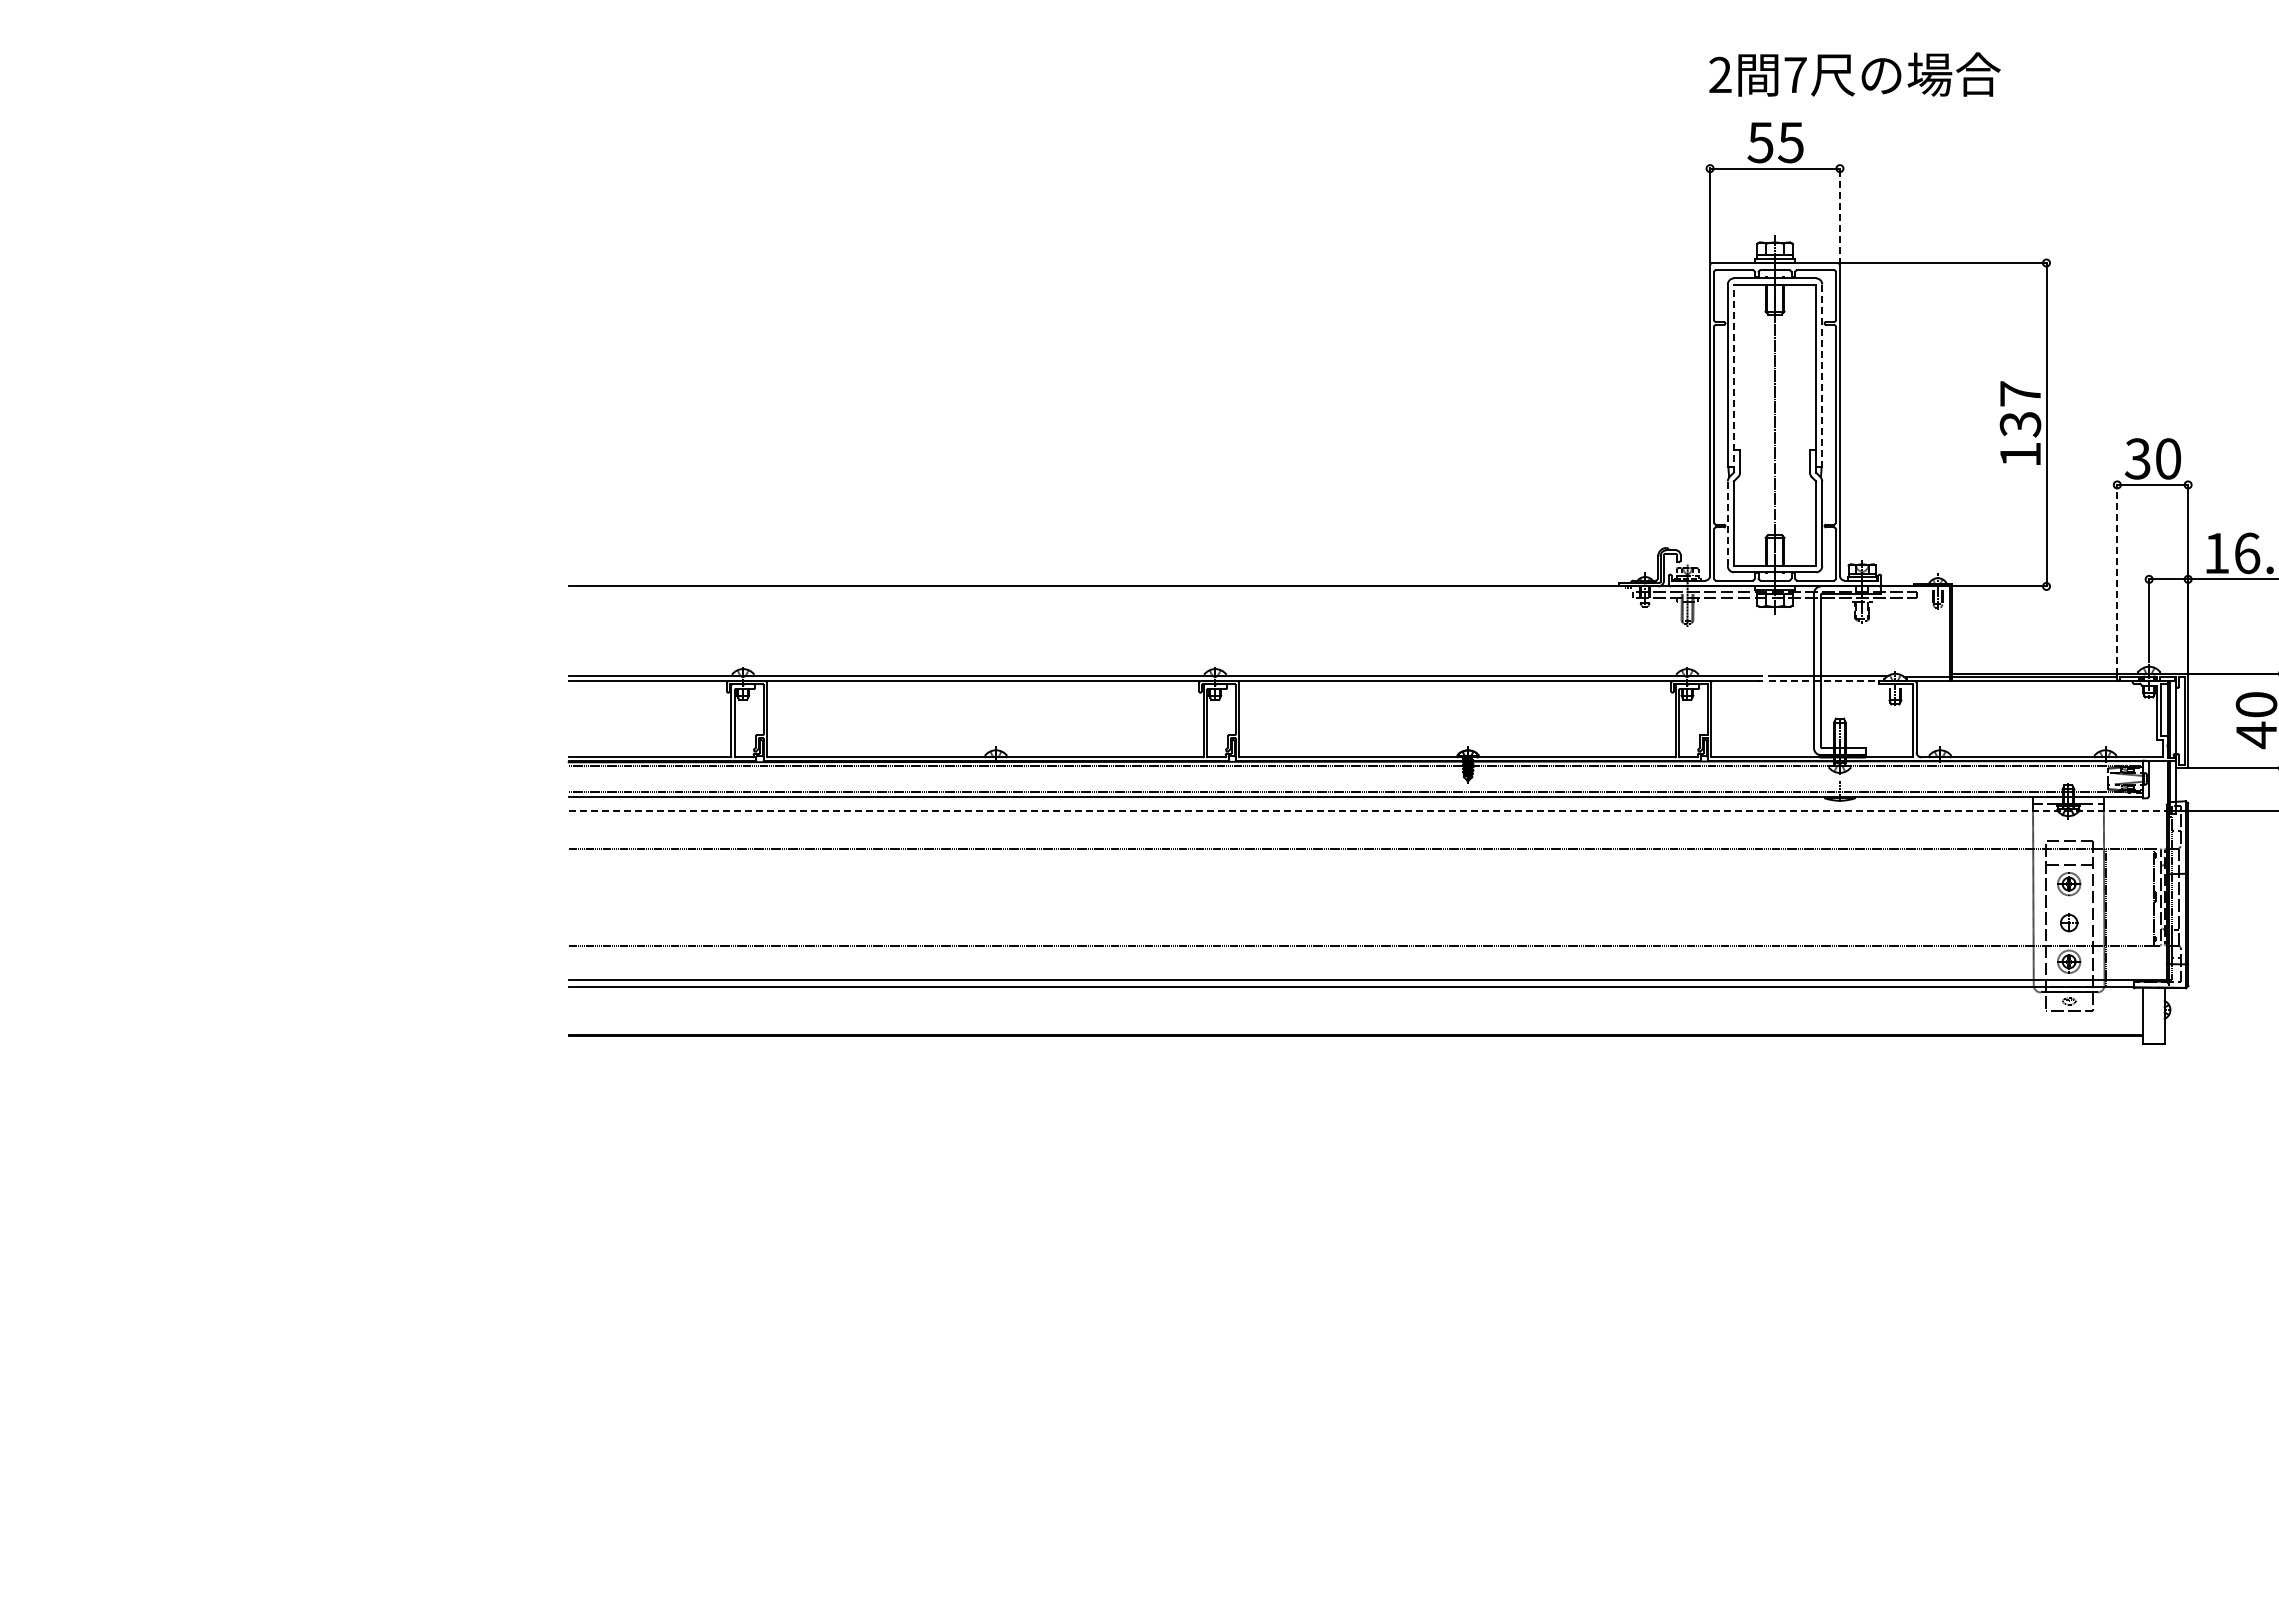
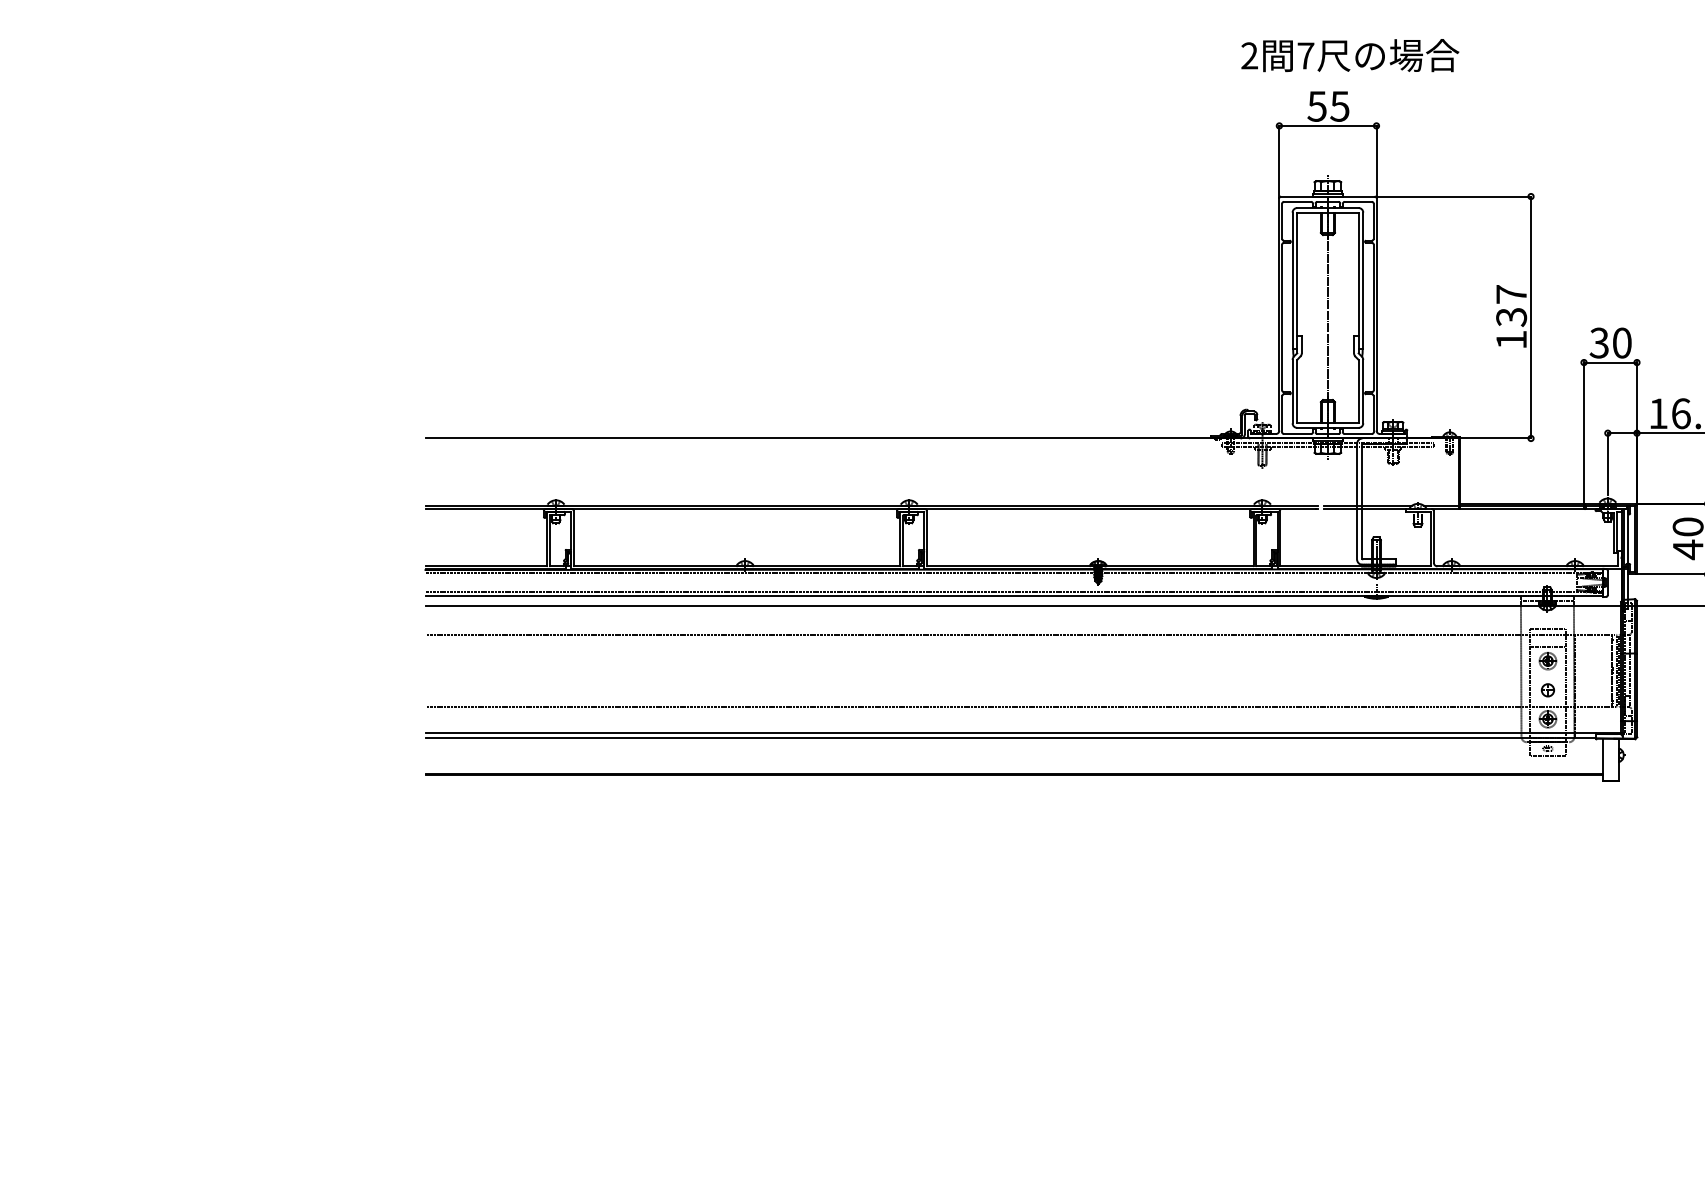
text: (1854, 74) -> (1349, 55), moved
line: (1839, 216) -> (1376, 161), dashed -> solid
line: (1822, 376) -> (1363, 281), dashed -> solid
line: (1733, 378) -> (1296, 282), dashed -> solid
line: (1727, 523) -> (1292, 391), dashed -> solid
line: (2117, 579) -> (1584, 433), dashed -> solid
line: (1824, 680) -> (1364, 508), dashed -> solid
line: (1368, 810) -> (1023, 606), dashed -> solid

